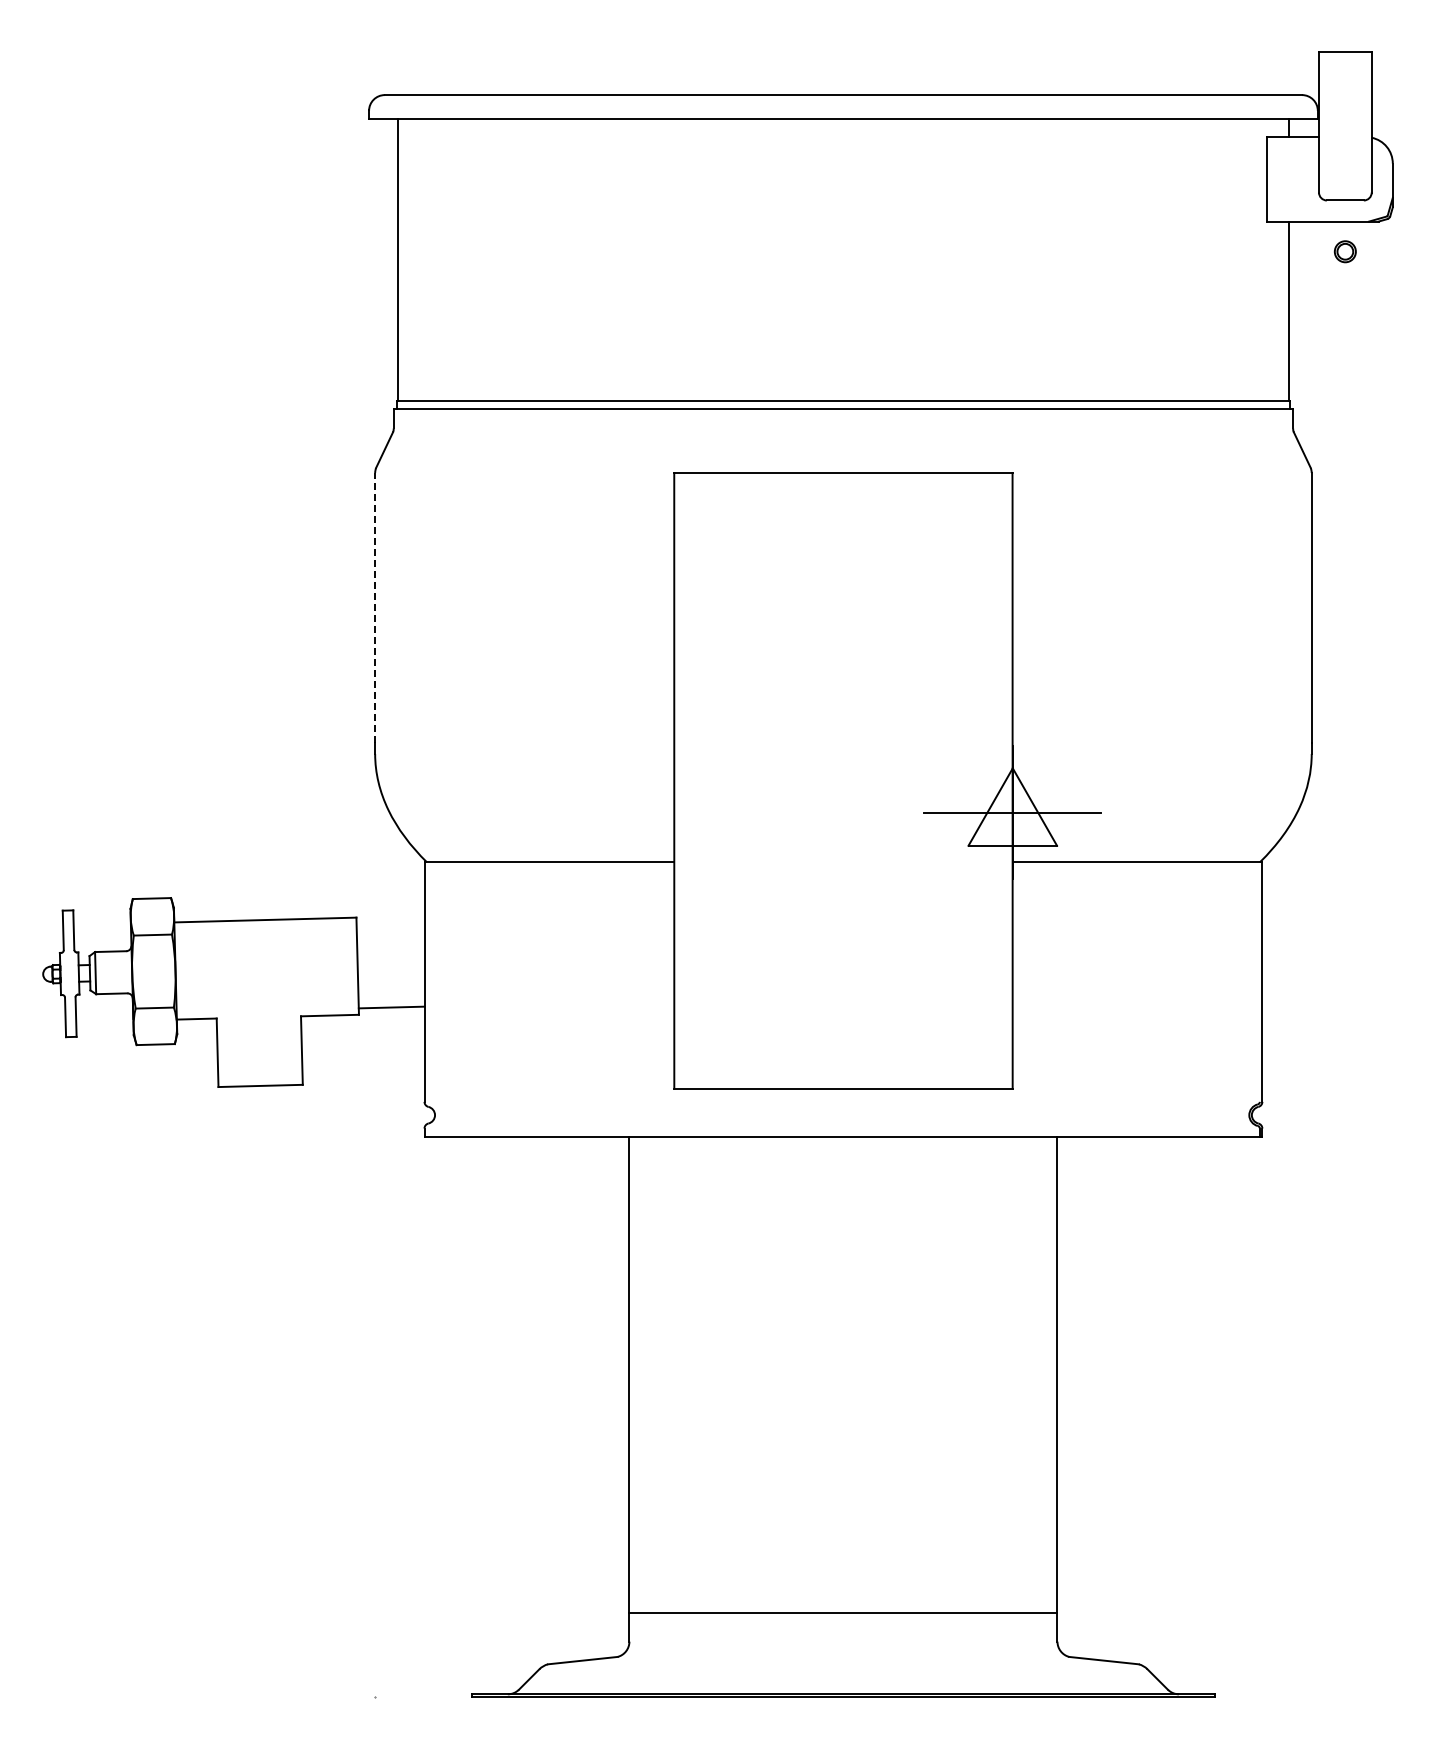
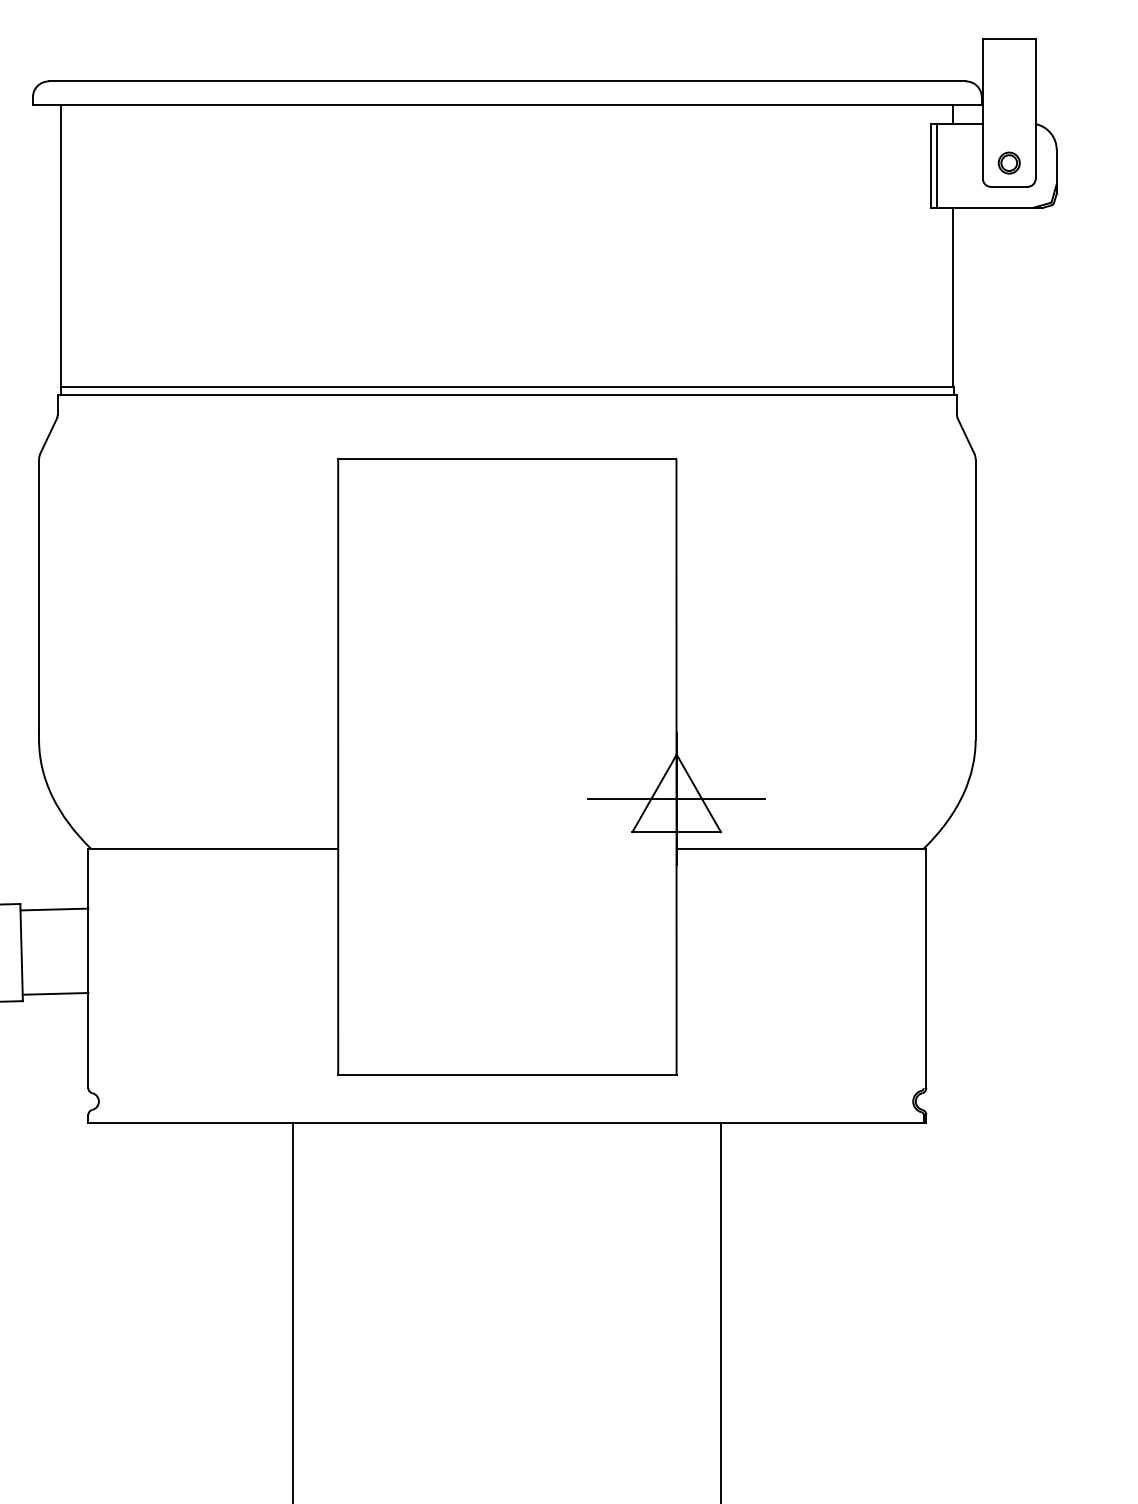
line: (1272, 179) -> (936, 165), added
part: (1344, 251) -> (1008, 162), moved
line: (375, 607) -> (39, 593), dashed -> solid
line: (390, 923) -> (54, 909), added

